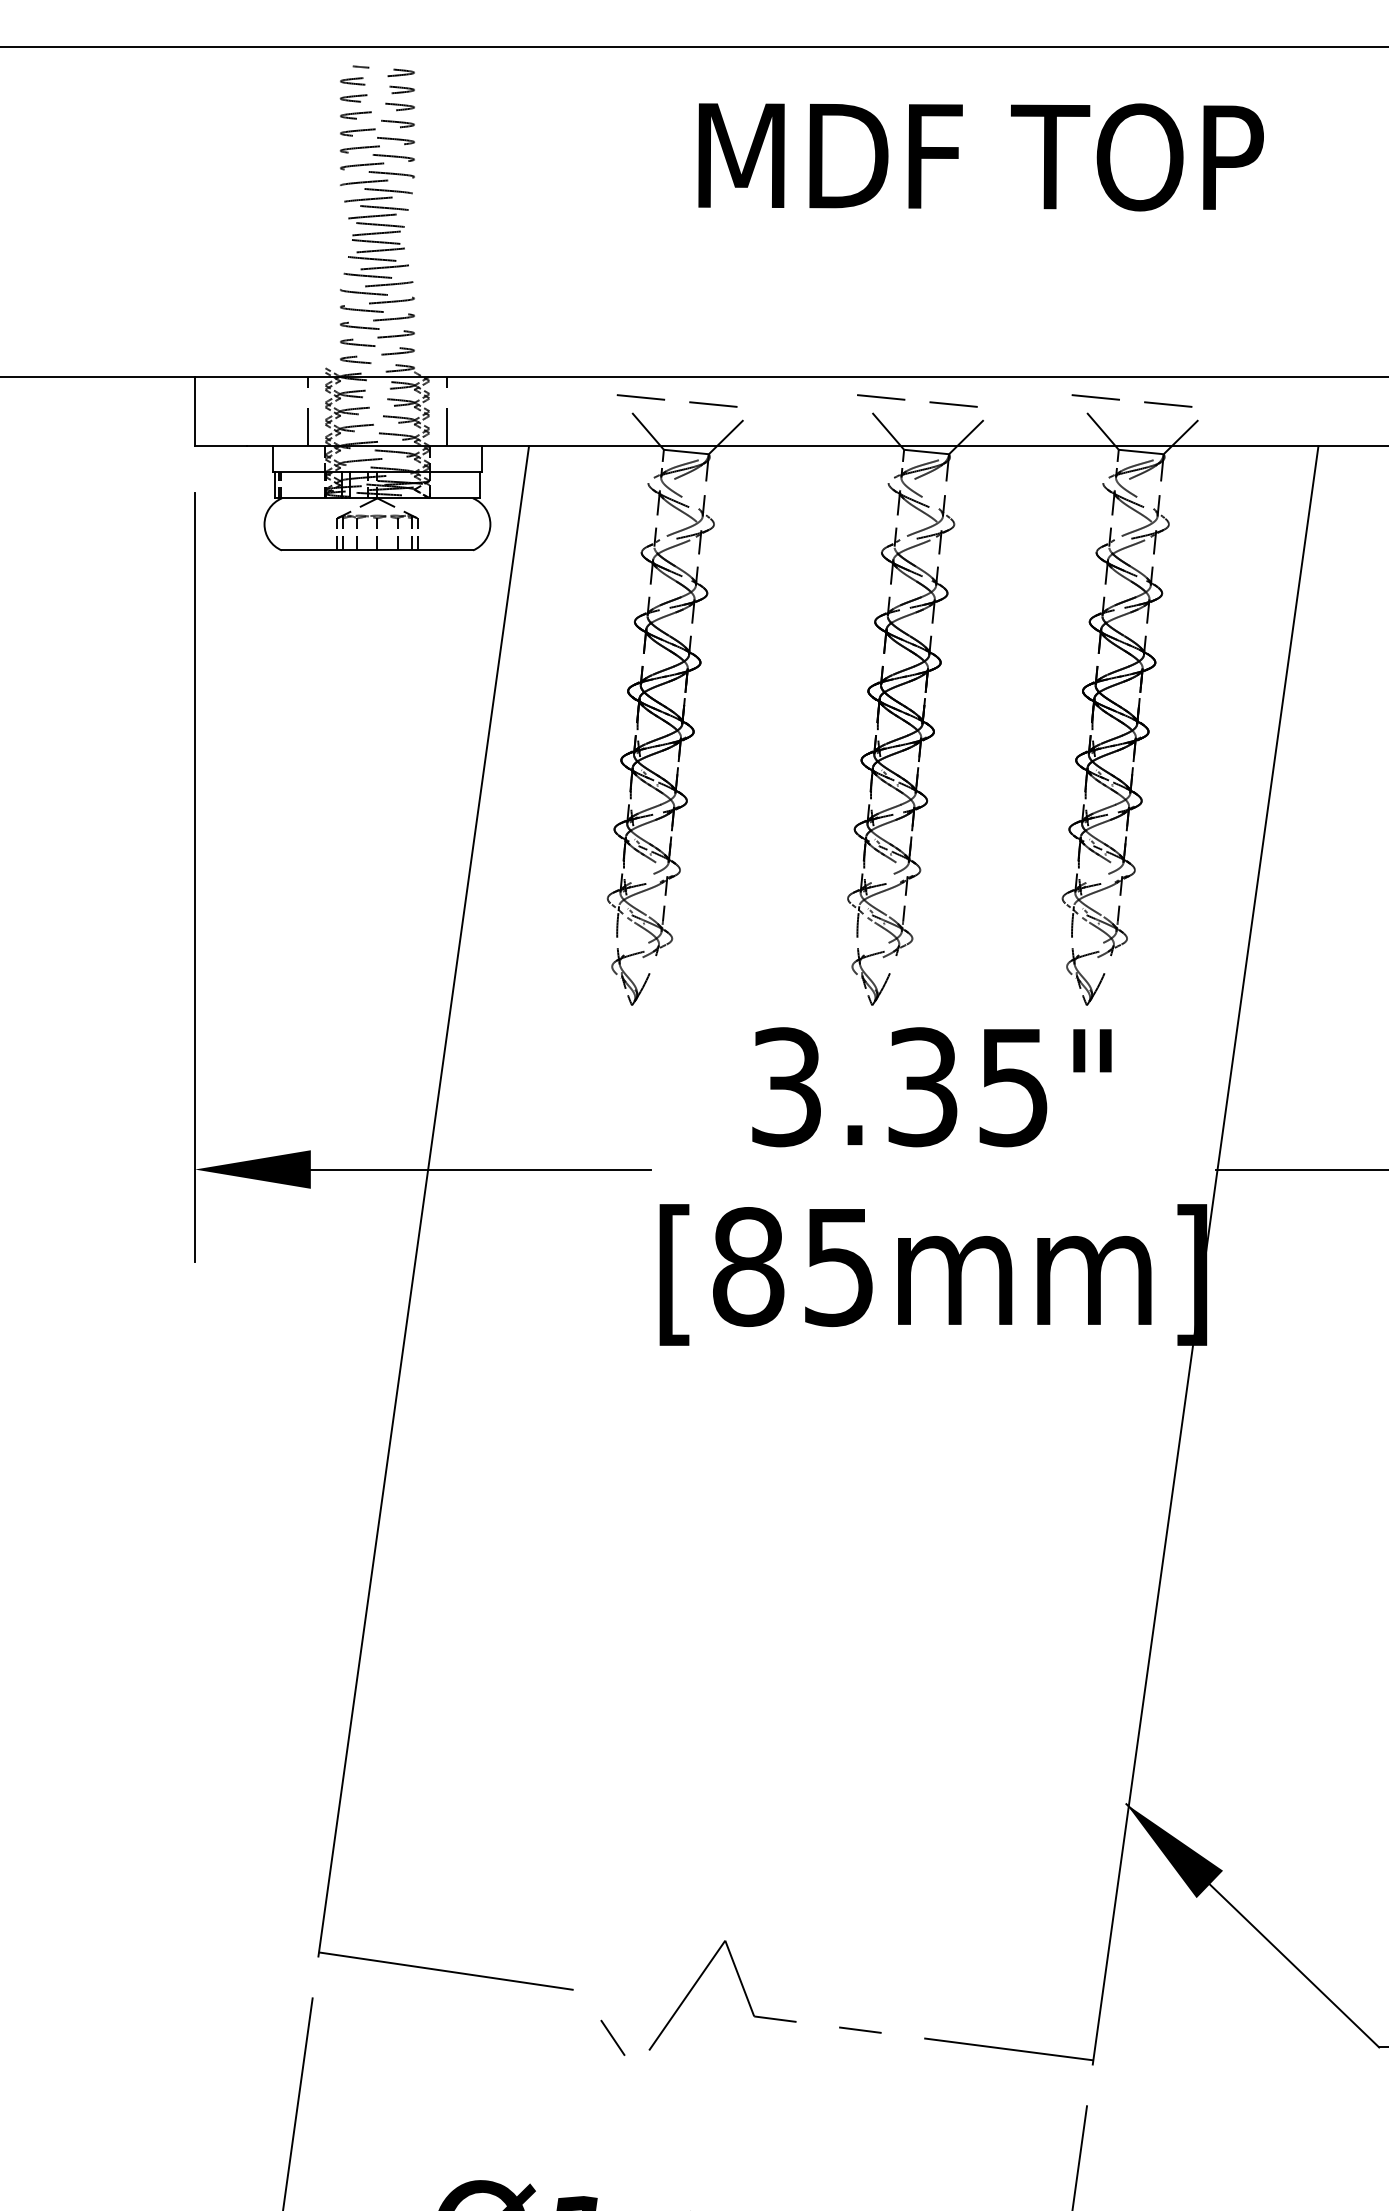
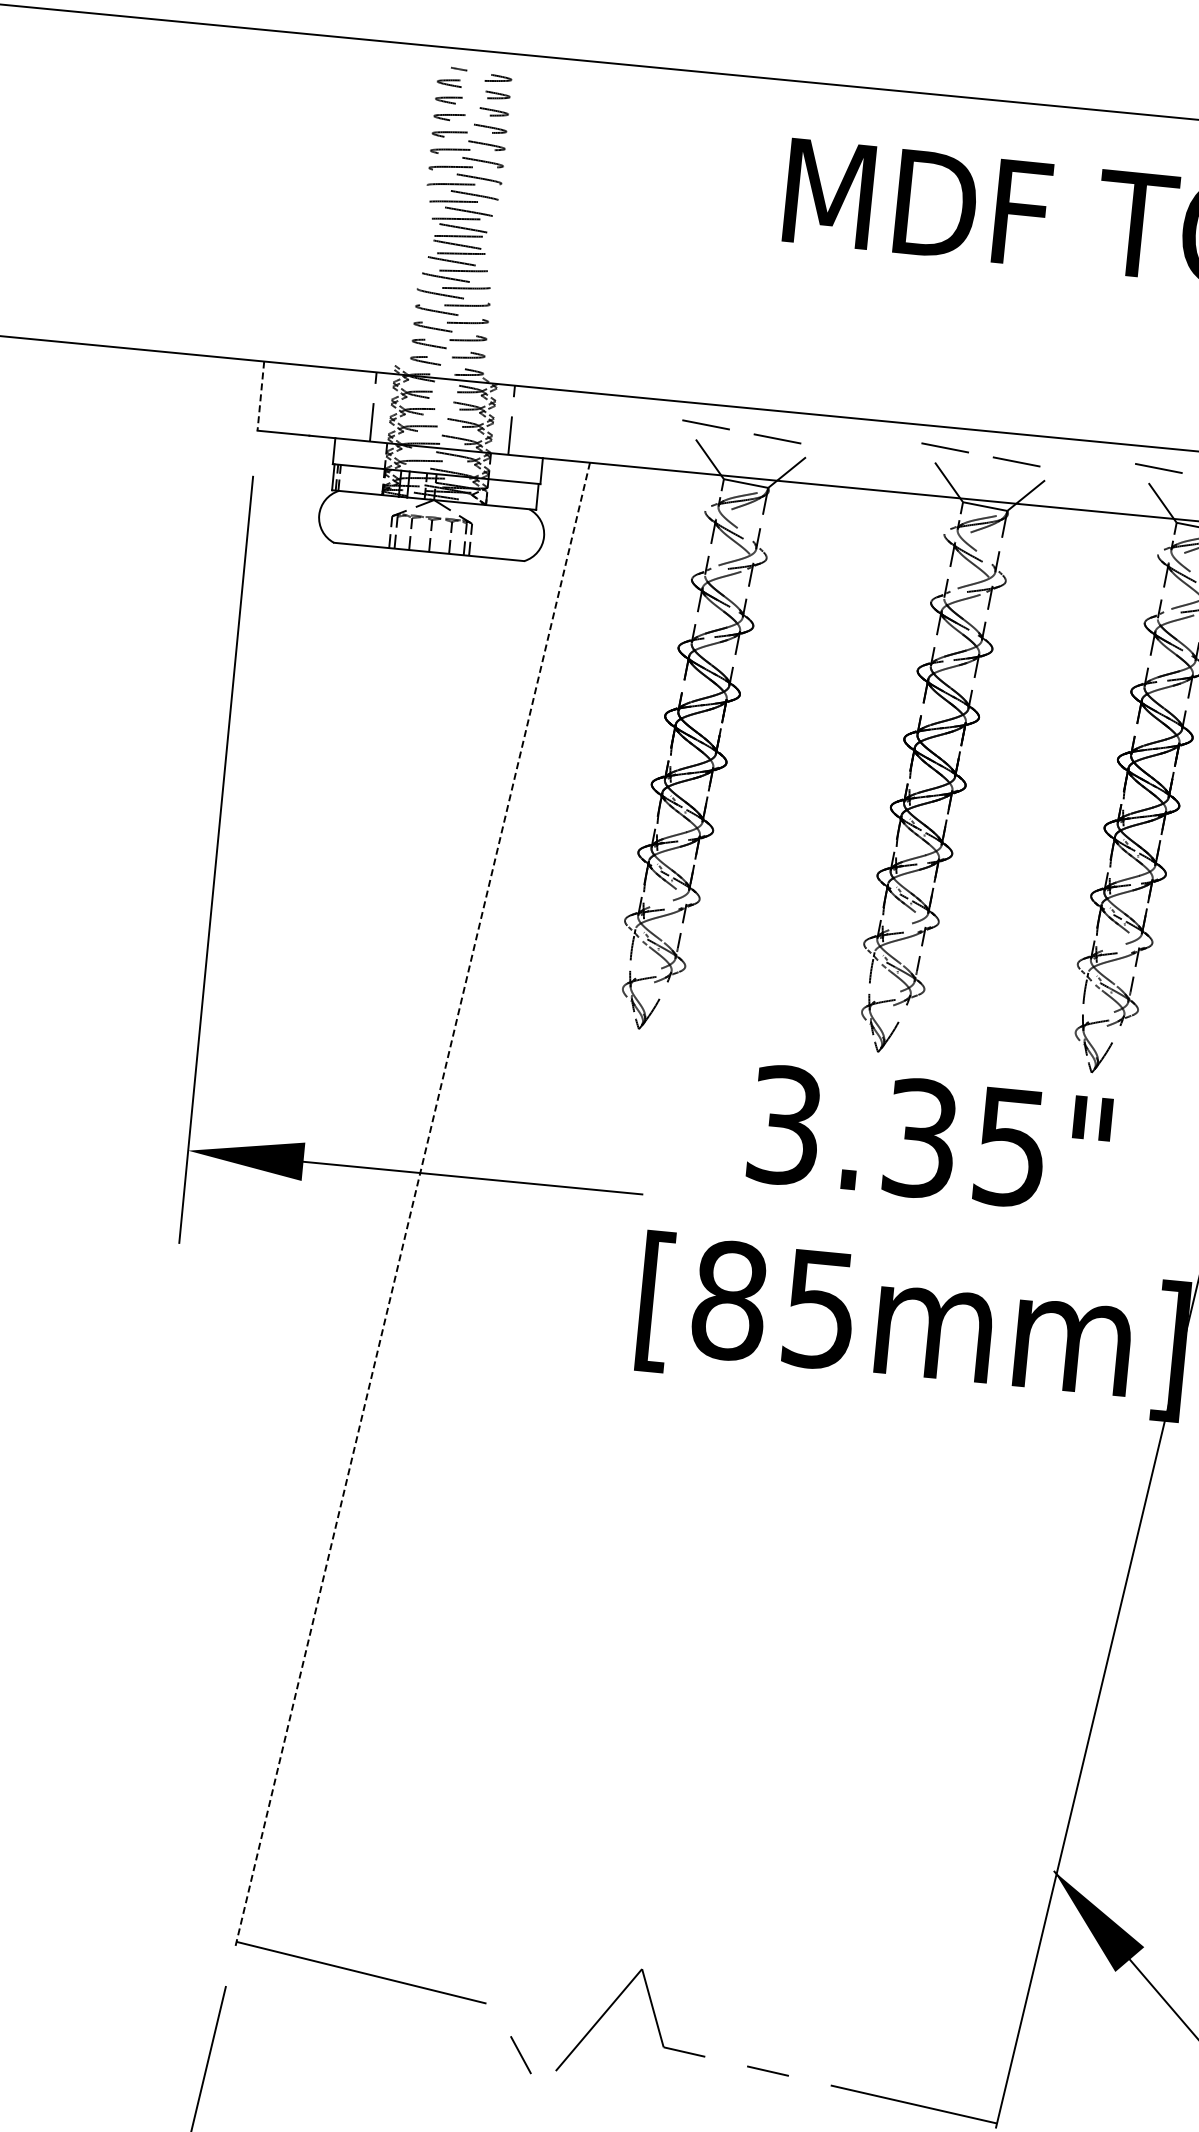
line: (195, 411) -> (261, 396), solid -> dashed
line: (423, 1201) -> (412, 1204), solid -> dashed

